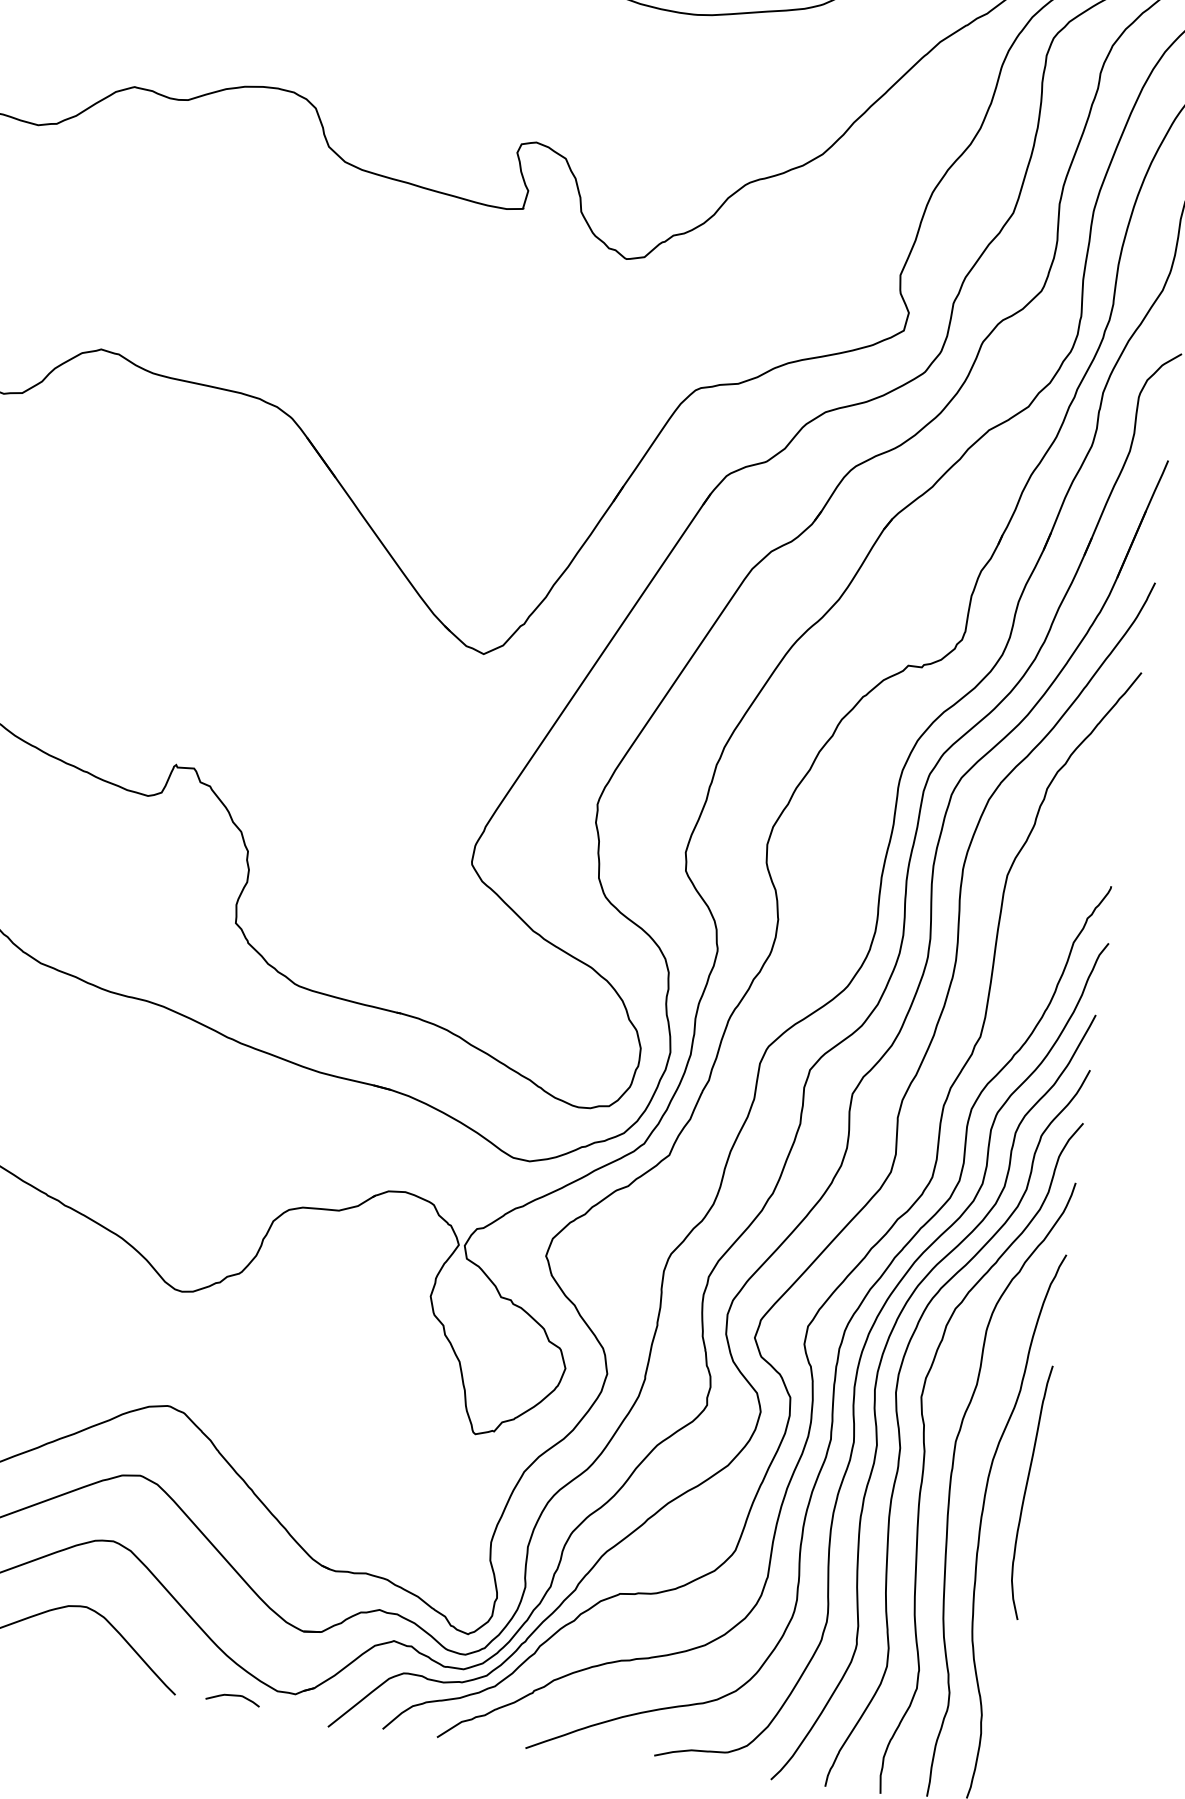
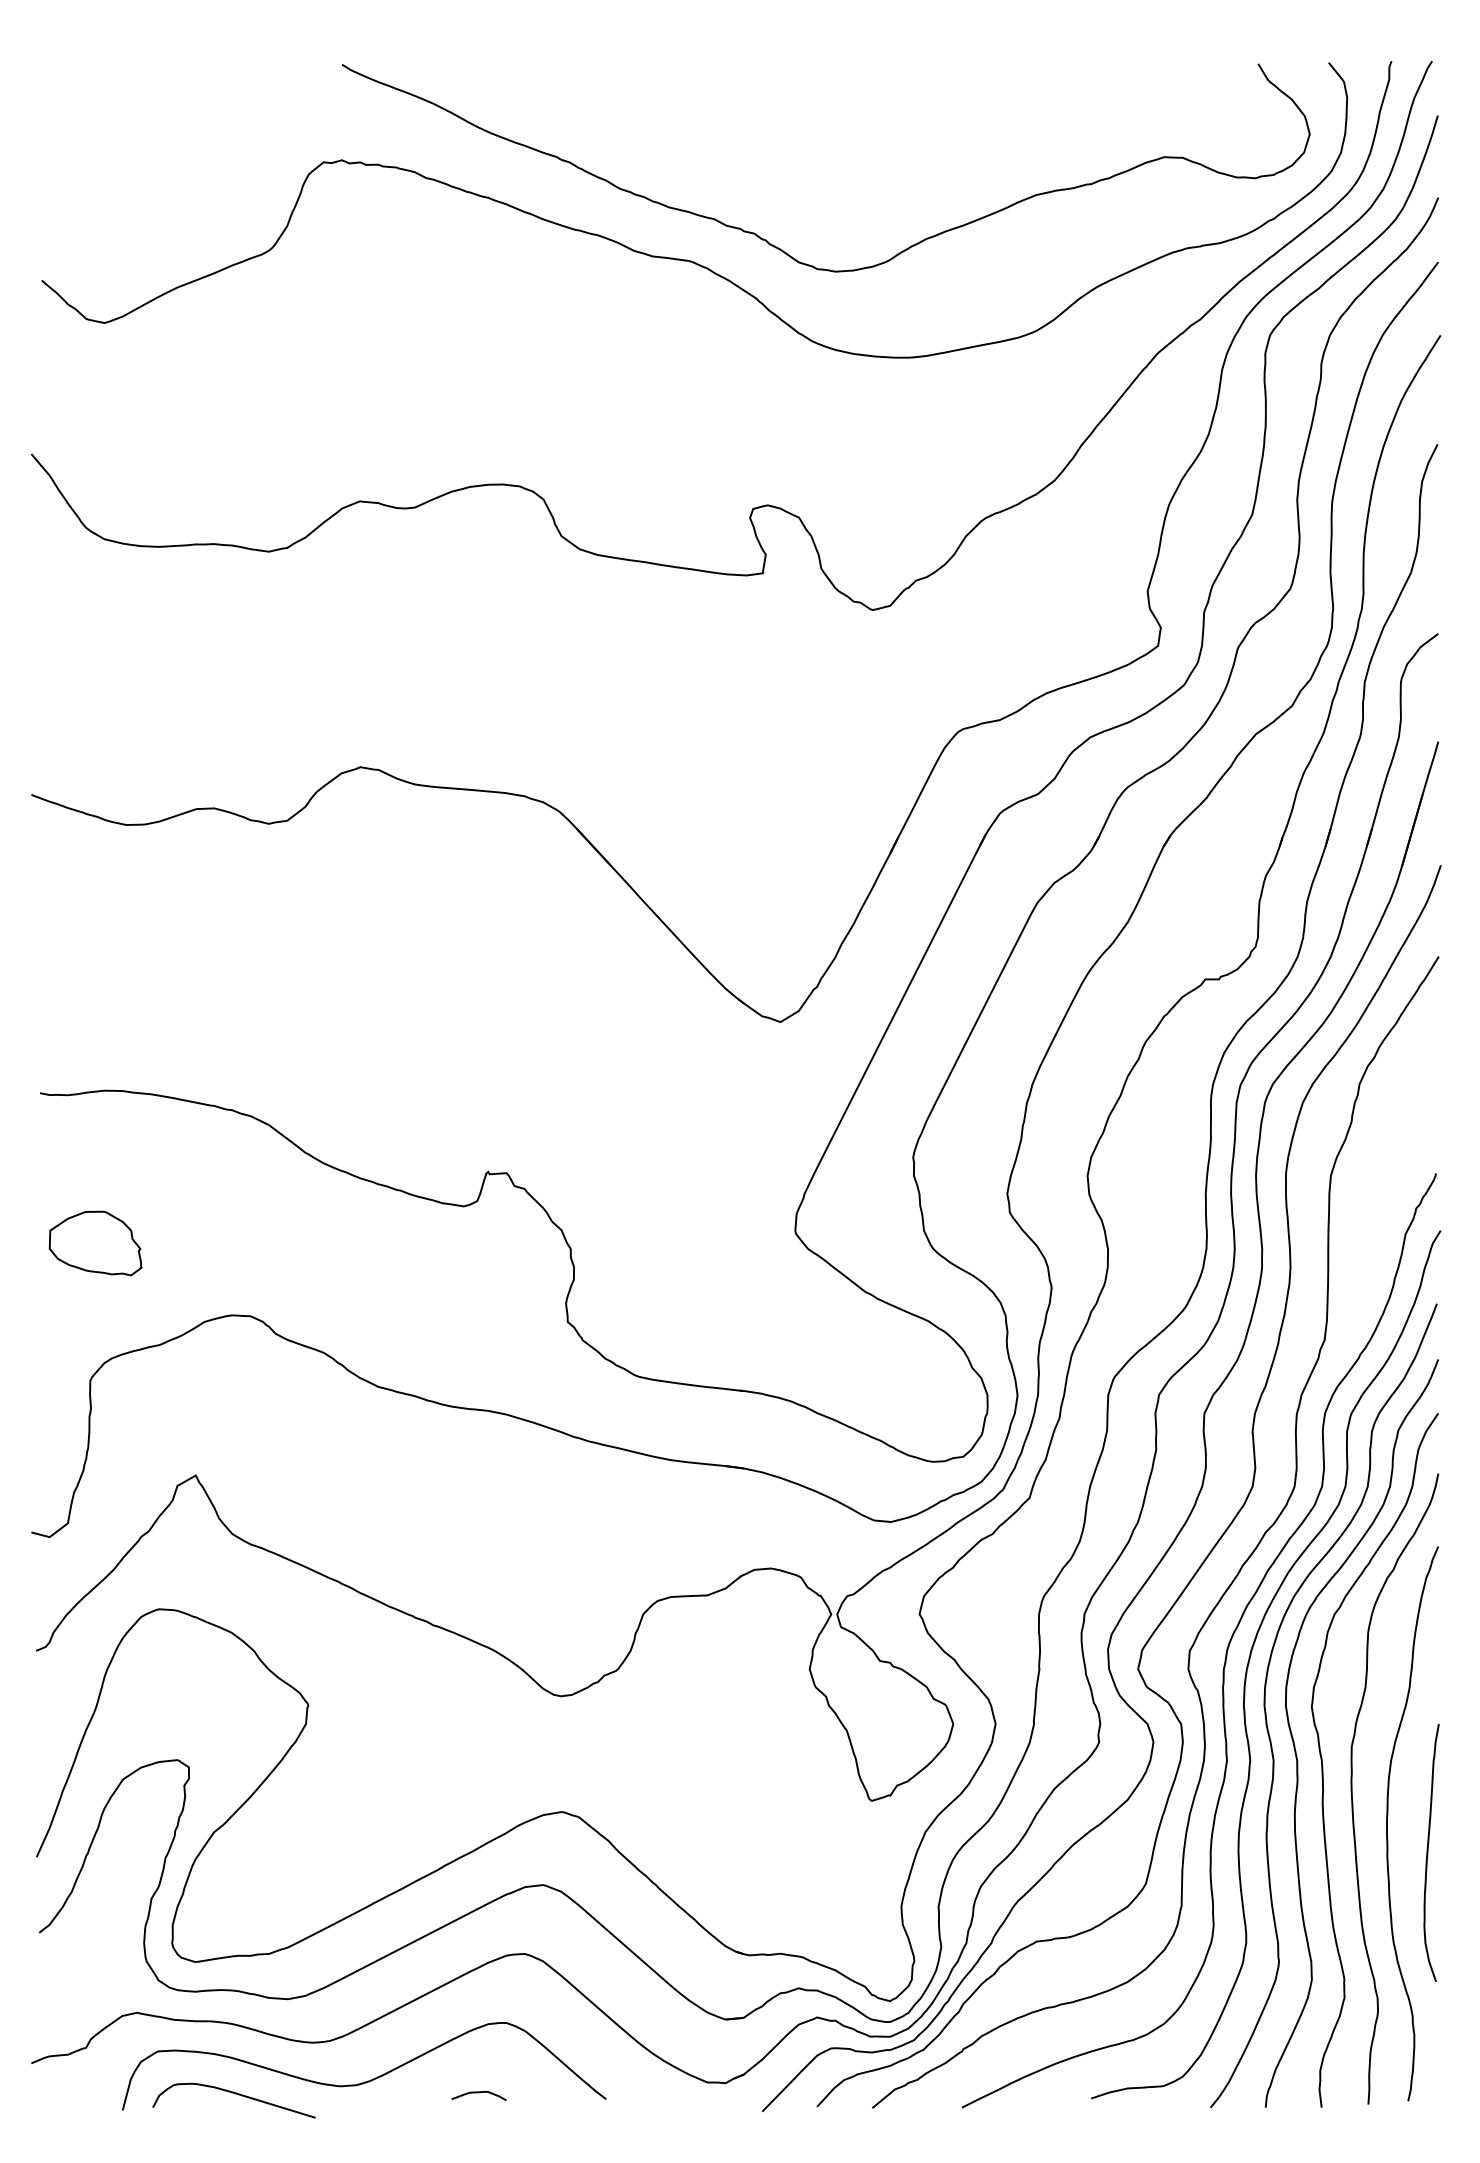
curve: (1026, 1491) -> (1428, 1852), moved
curve: (232, 1696) -> (478, 2093), moved

